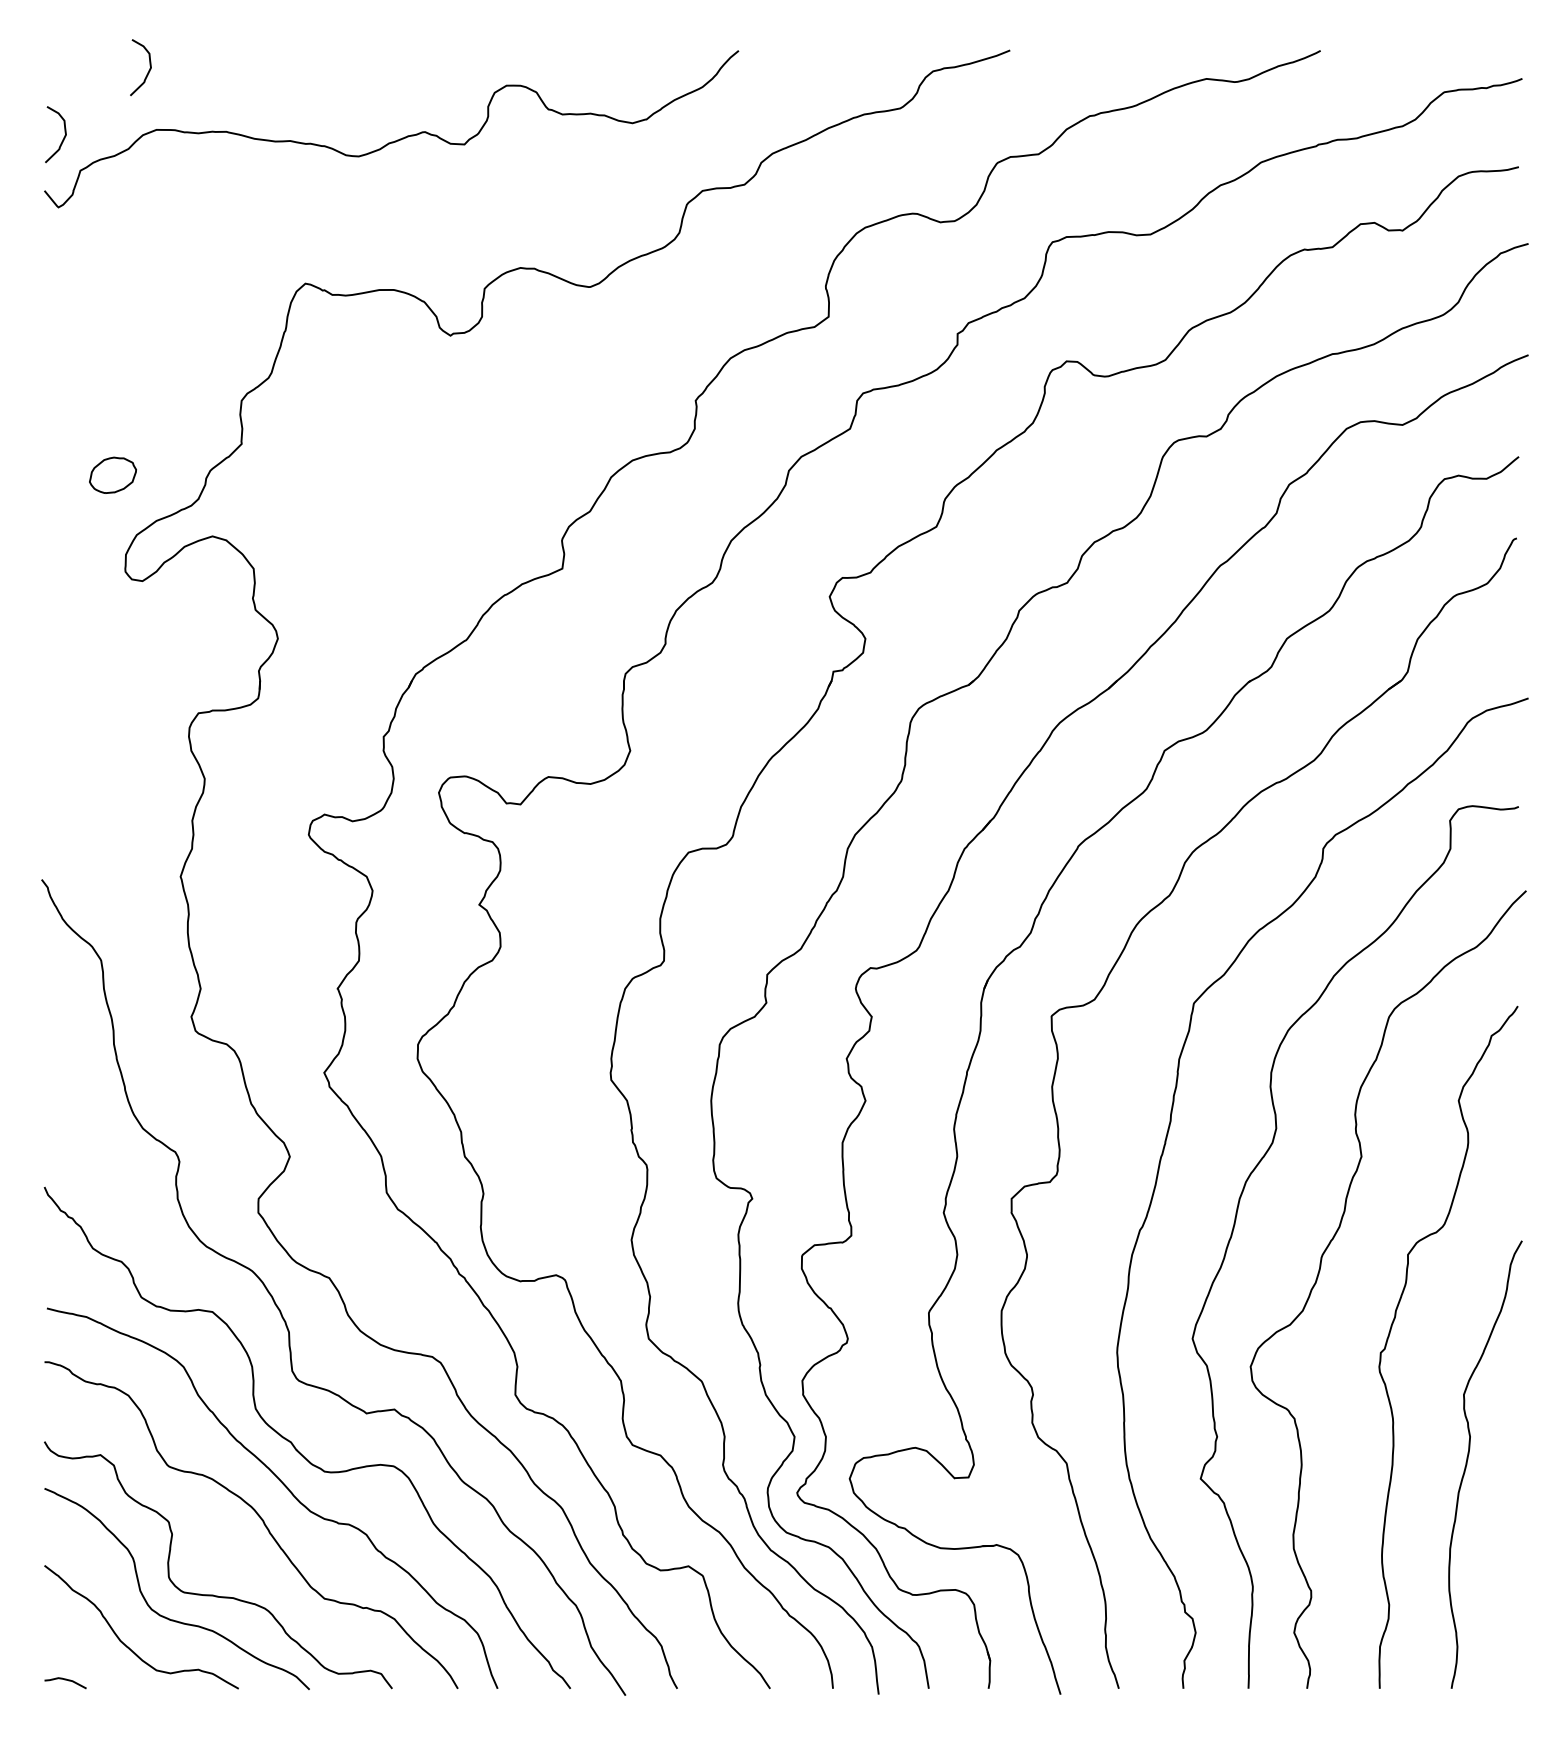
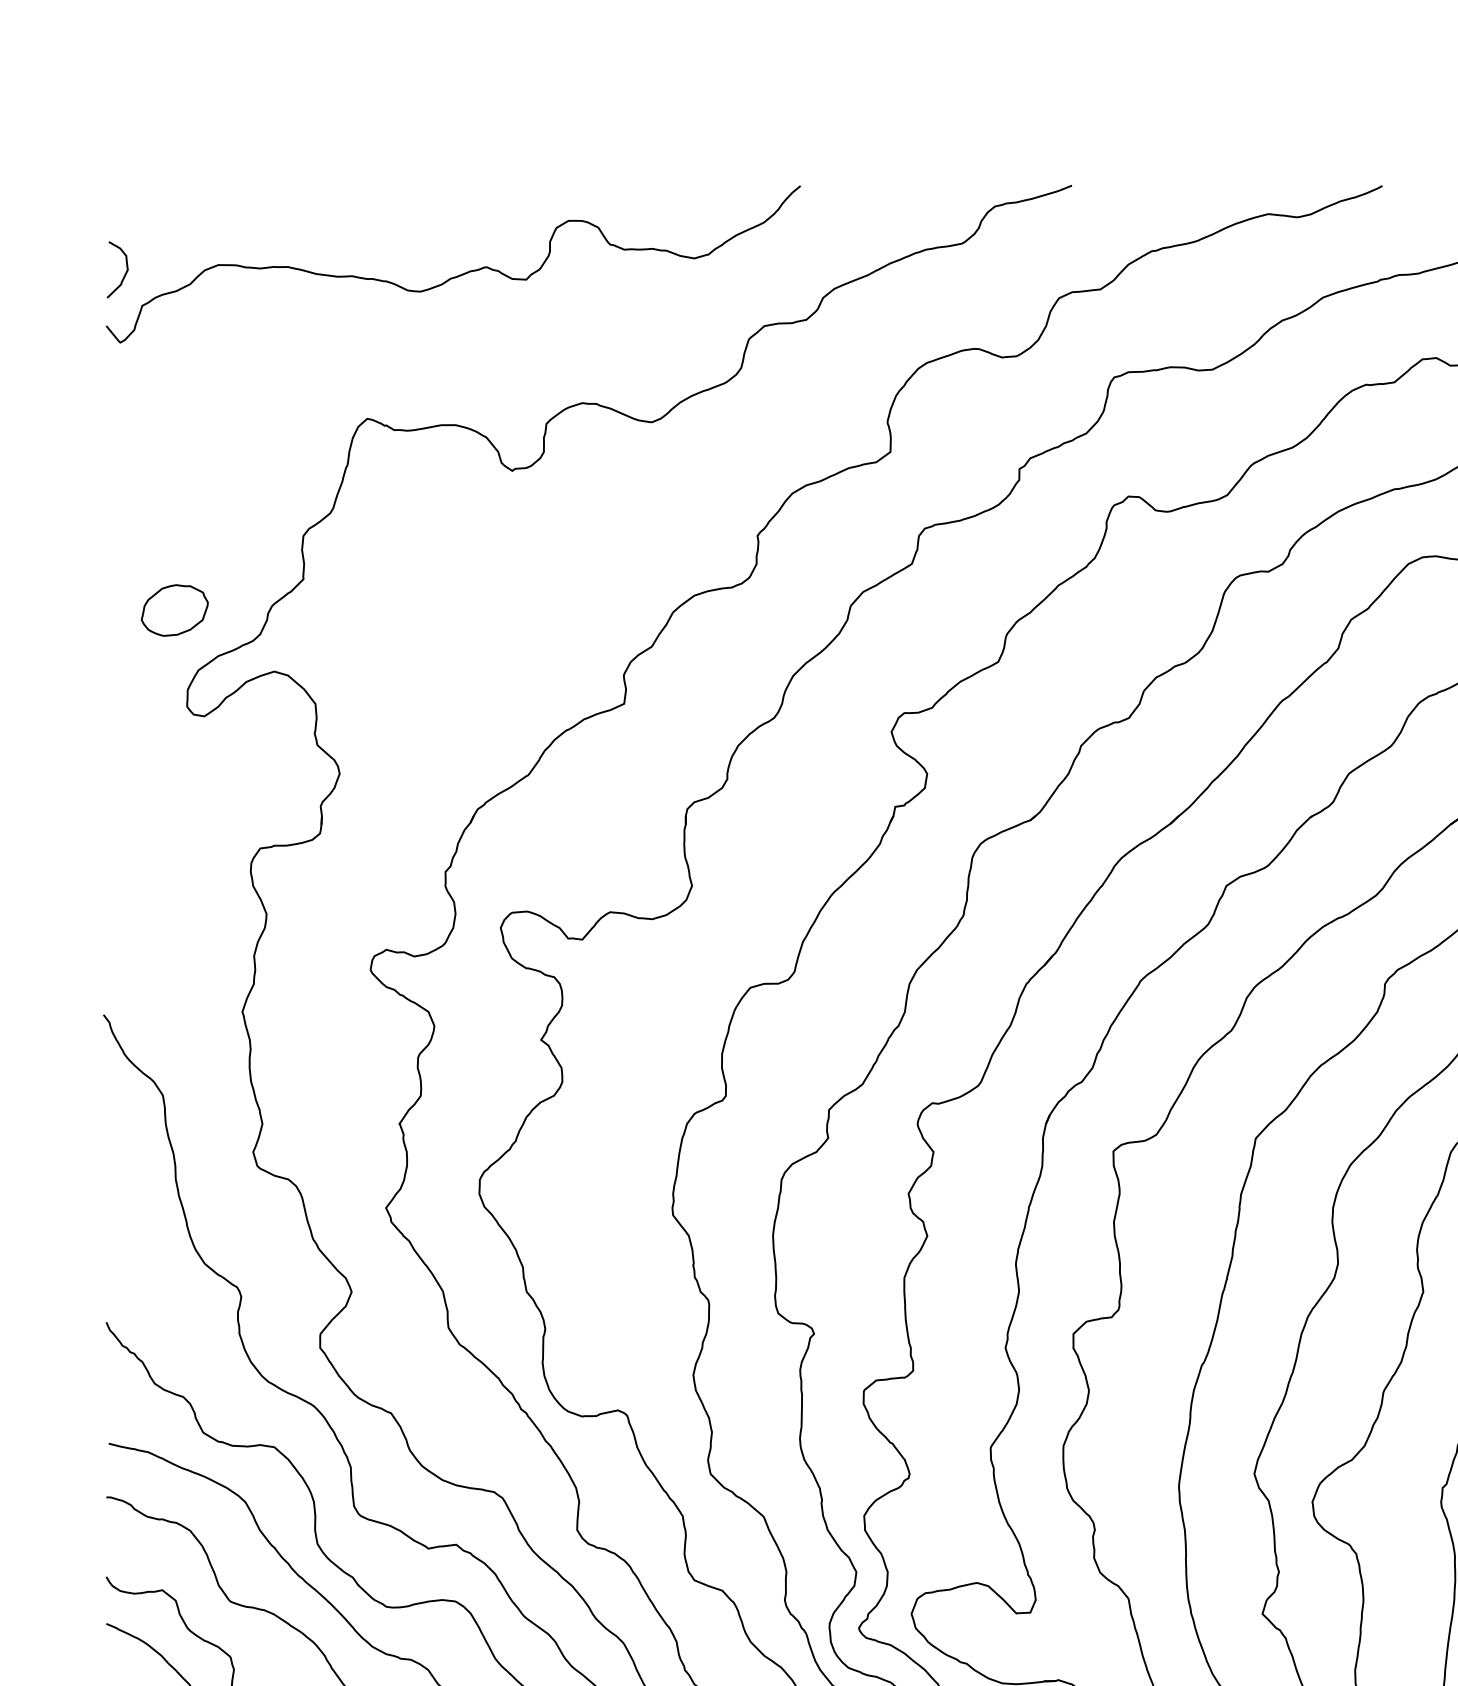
curve: (148, 70) -> (210, 205), removed
part: (112, 475) -> (174, 610), size x1.43

